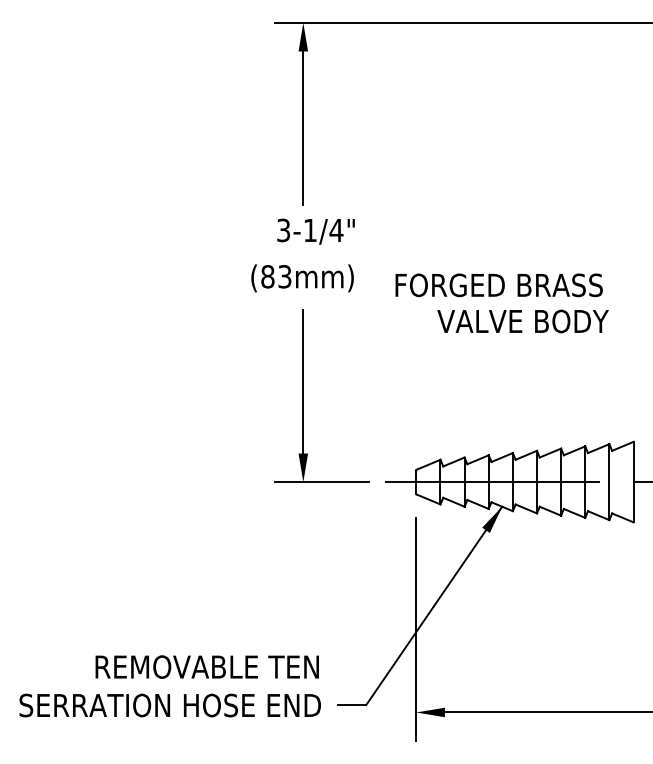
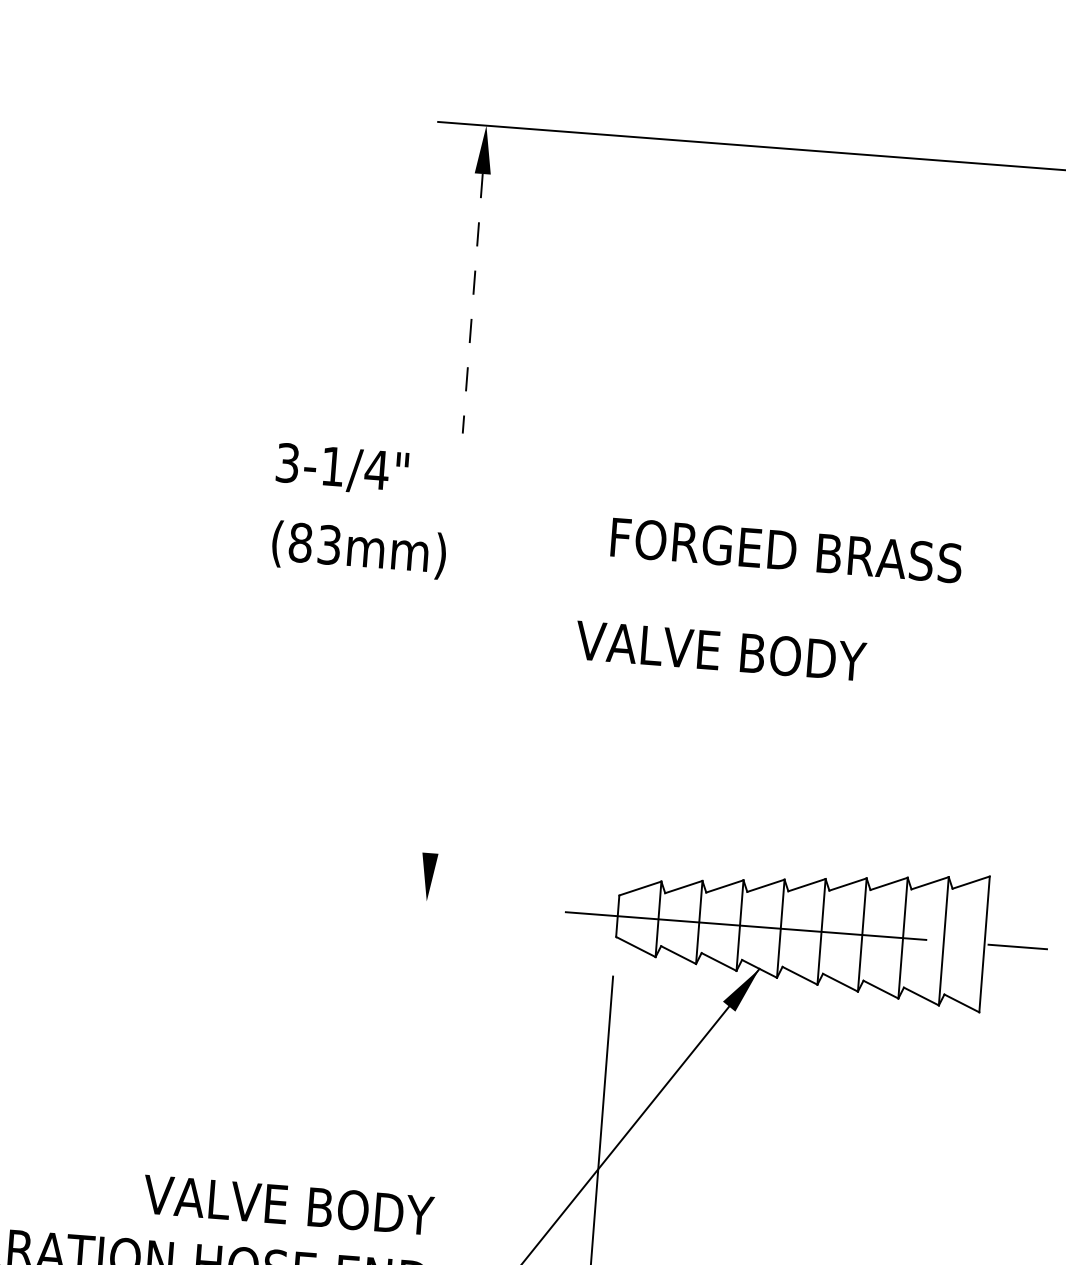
line: (303, 128) -> (473, 304), solid -> dashed
text: (315, 231) -> (341, 468), moved
text: (302, 278) -> (358, 550), moved
text: (498, 285) -> (785, 550), moved
text: (522, 321) -> (719, 651), moved
line: (303, 381) -> (440, 731), removed
line: (321, 482) -> (457, 904), removed
text: (208, 666) -> (242, 1200), REMOVABLE TEN -> VALVE BODY

